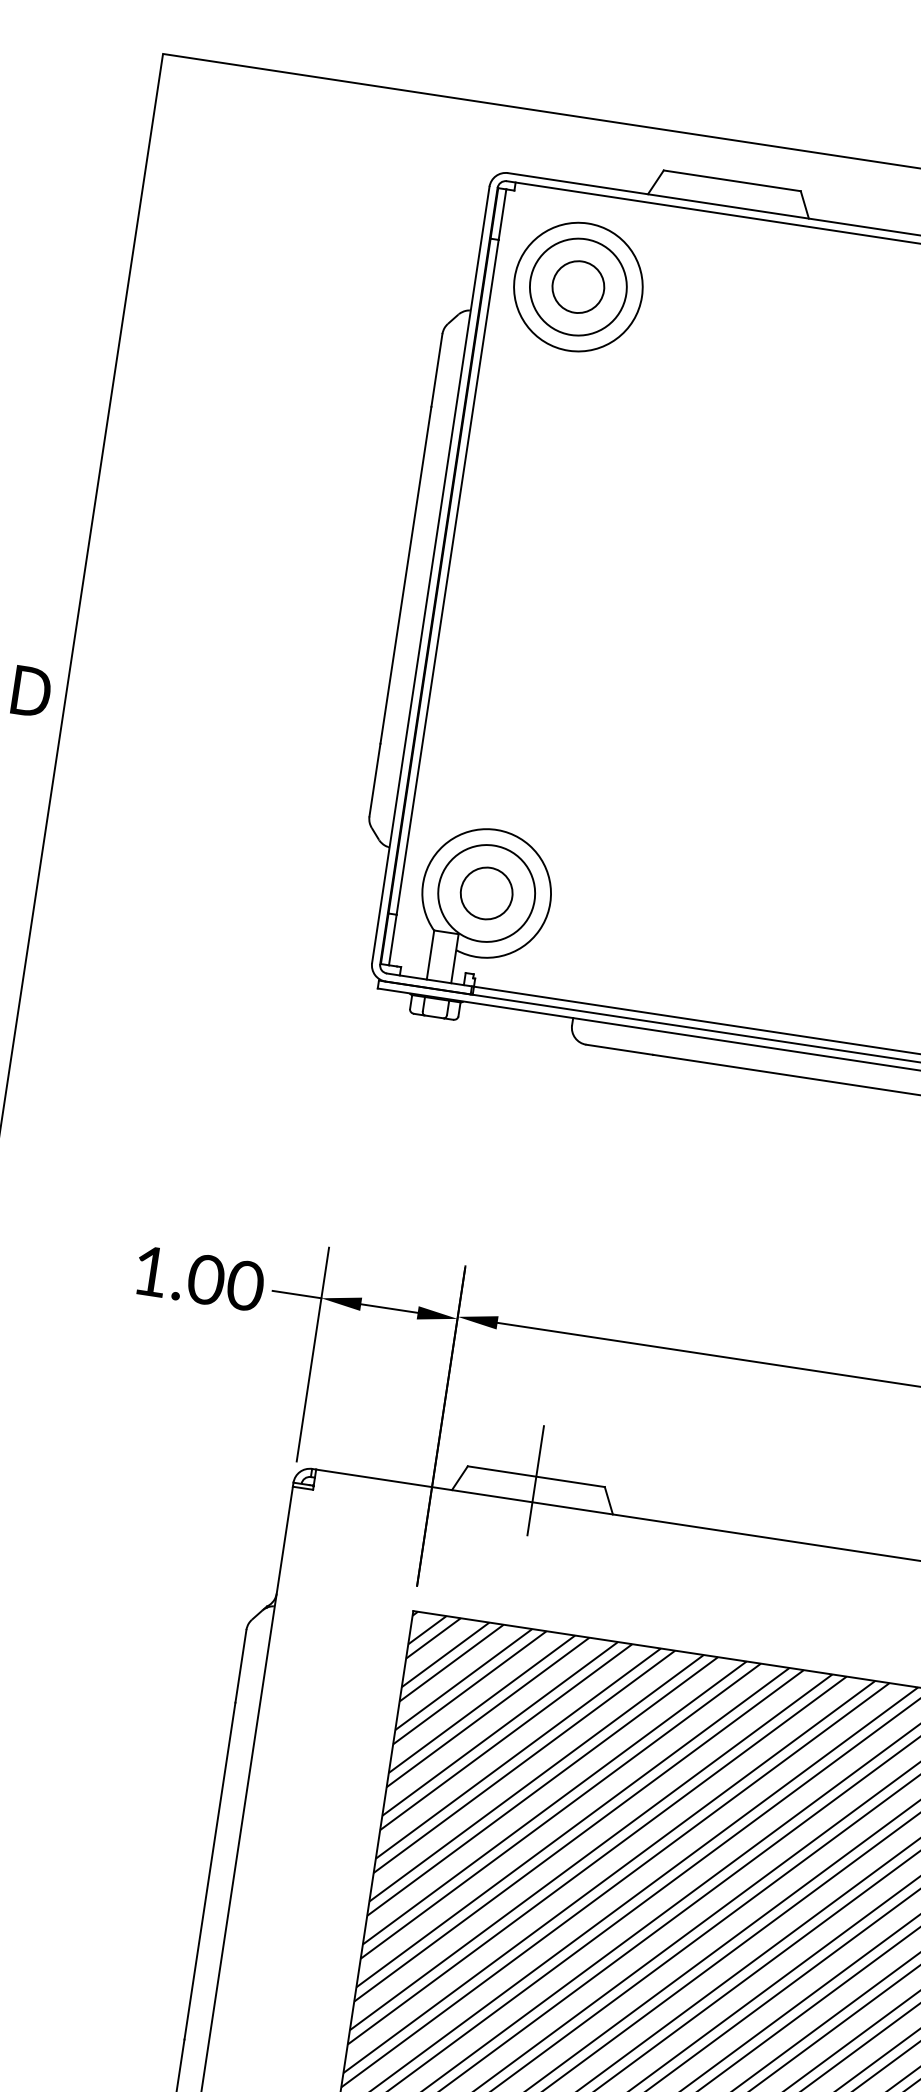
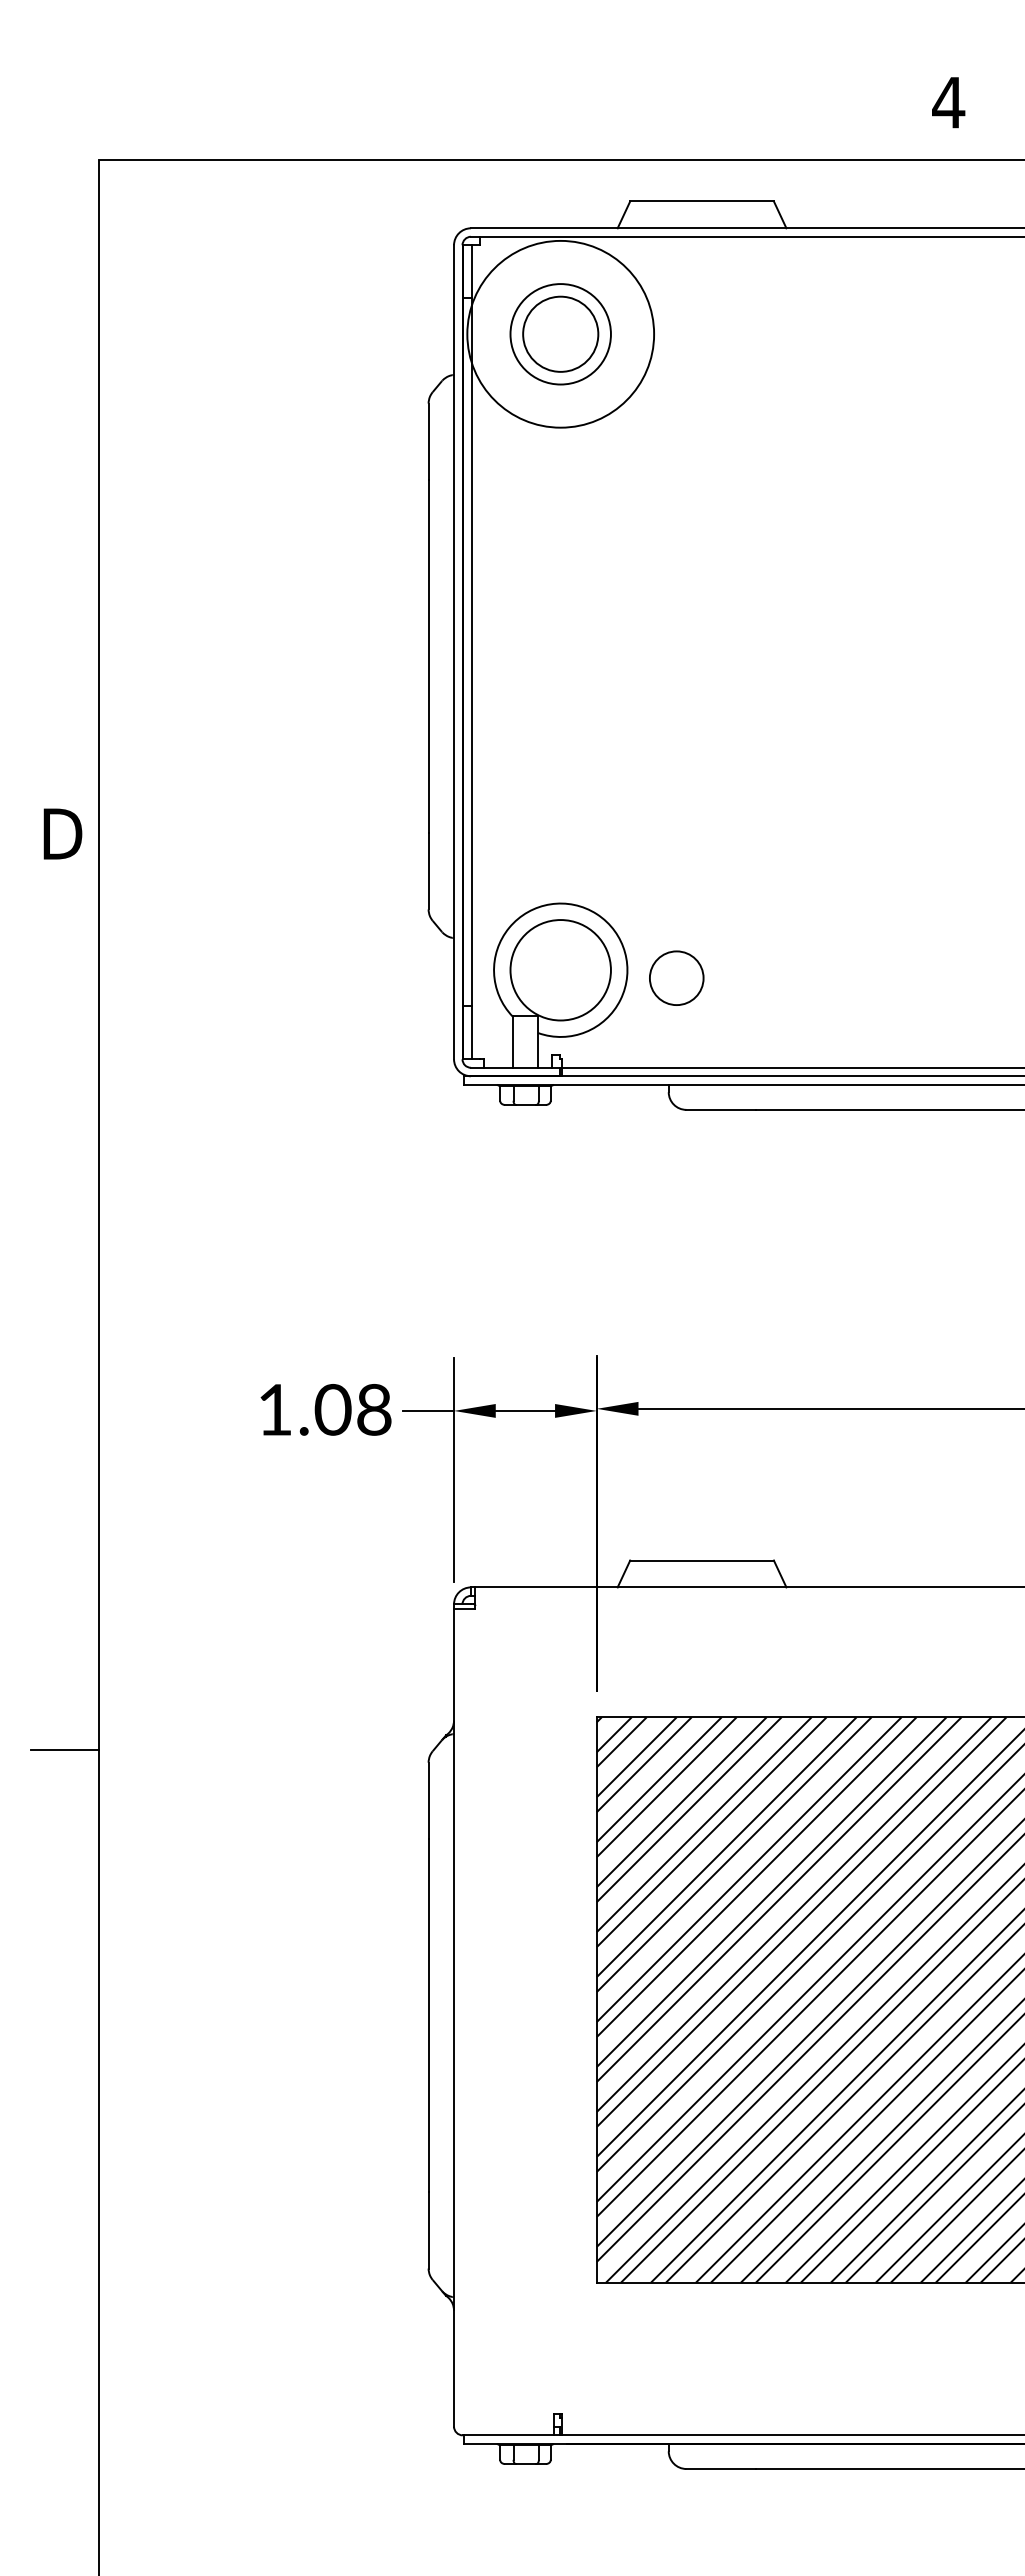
circle: (578, 287) -> (560, 334), size x1.4
circle: (578, 287) -> (560, 334), size x1.4
circle: (486, 892) -> (676, 977), moved
text: (245, 1285) -> (374, 1409), 1.00 -> 1.08
line: (536, 1480) -> (702, 1564), removed

